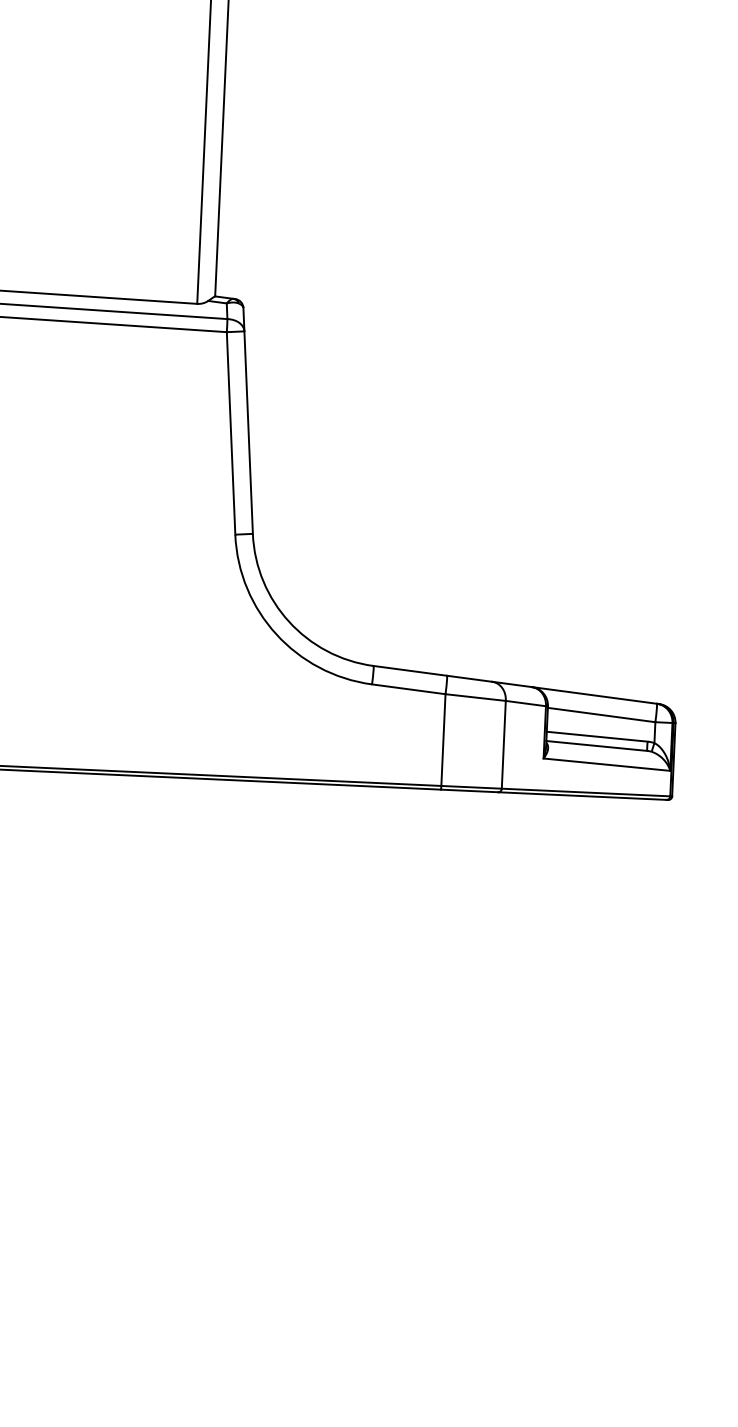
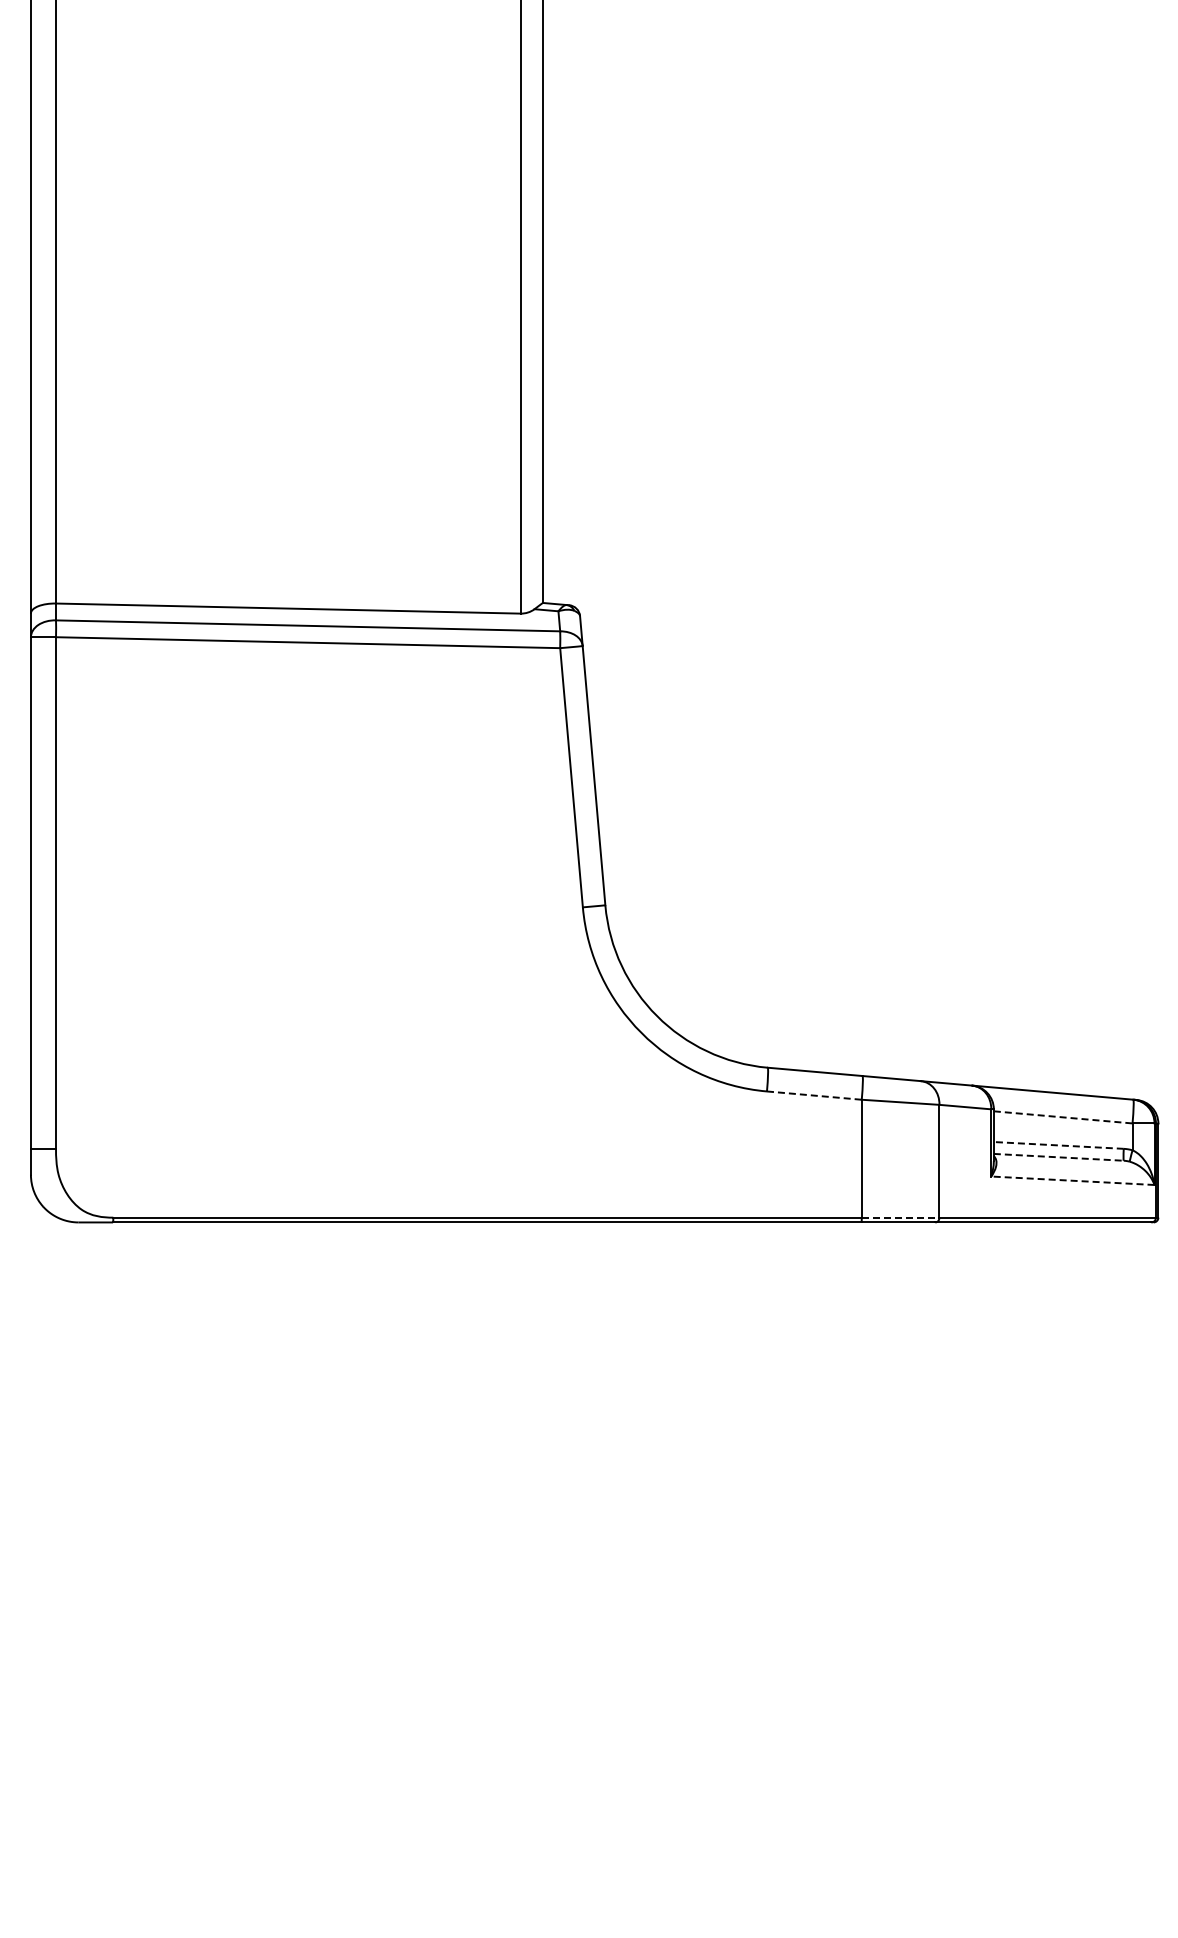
line: (408, 689) -> (814, 1095), solid -> dashed
line: (601, 715) -> (1063, 1117), solid -> dashed
line: (596, 736) -> (1058, 1145), solid -> dashed
line: (597, 746) -> (1059, 1157), solid -> dashed
line: (606, 764) -> (1072, 1180), solid -> dashed
line: (471, 787) -> (900, 1217), solid -> dashed

